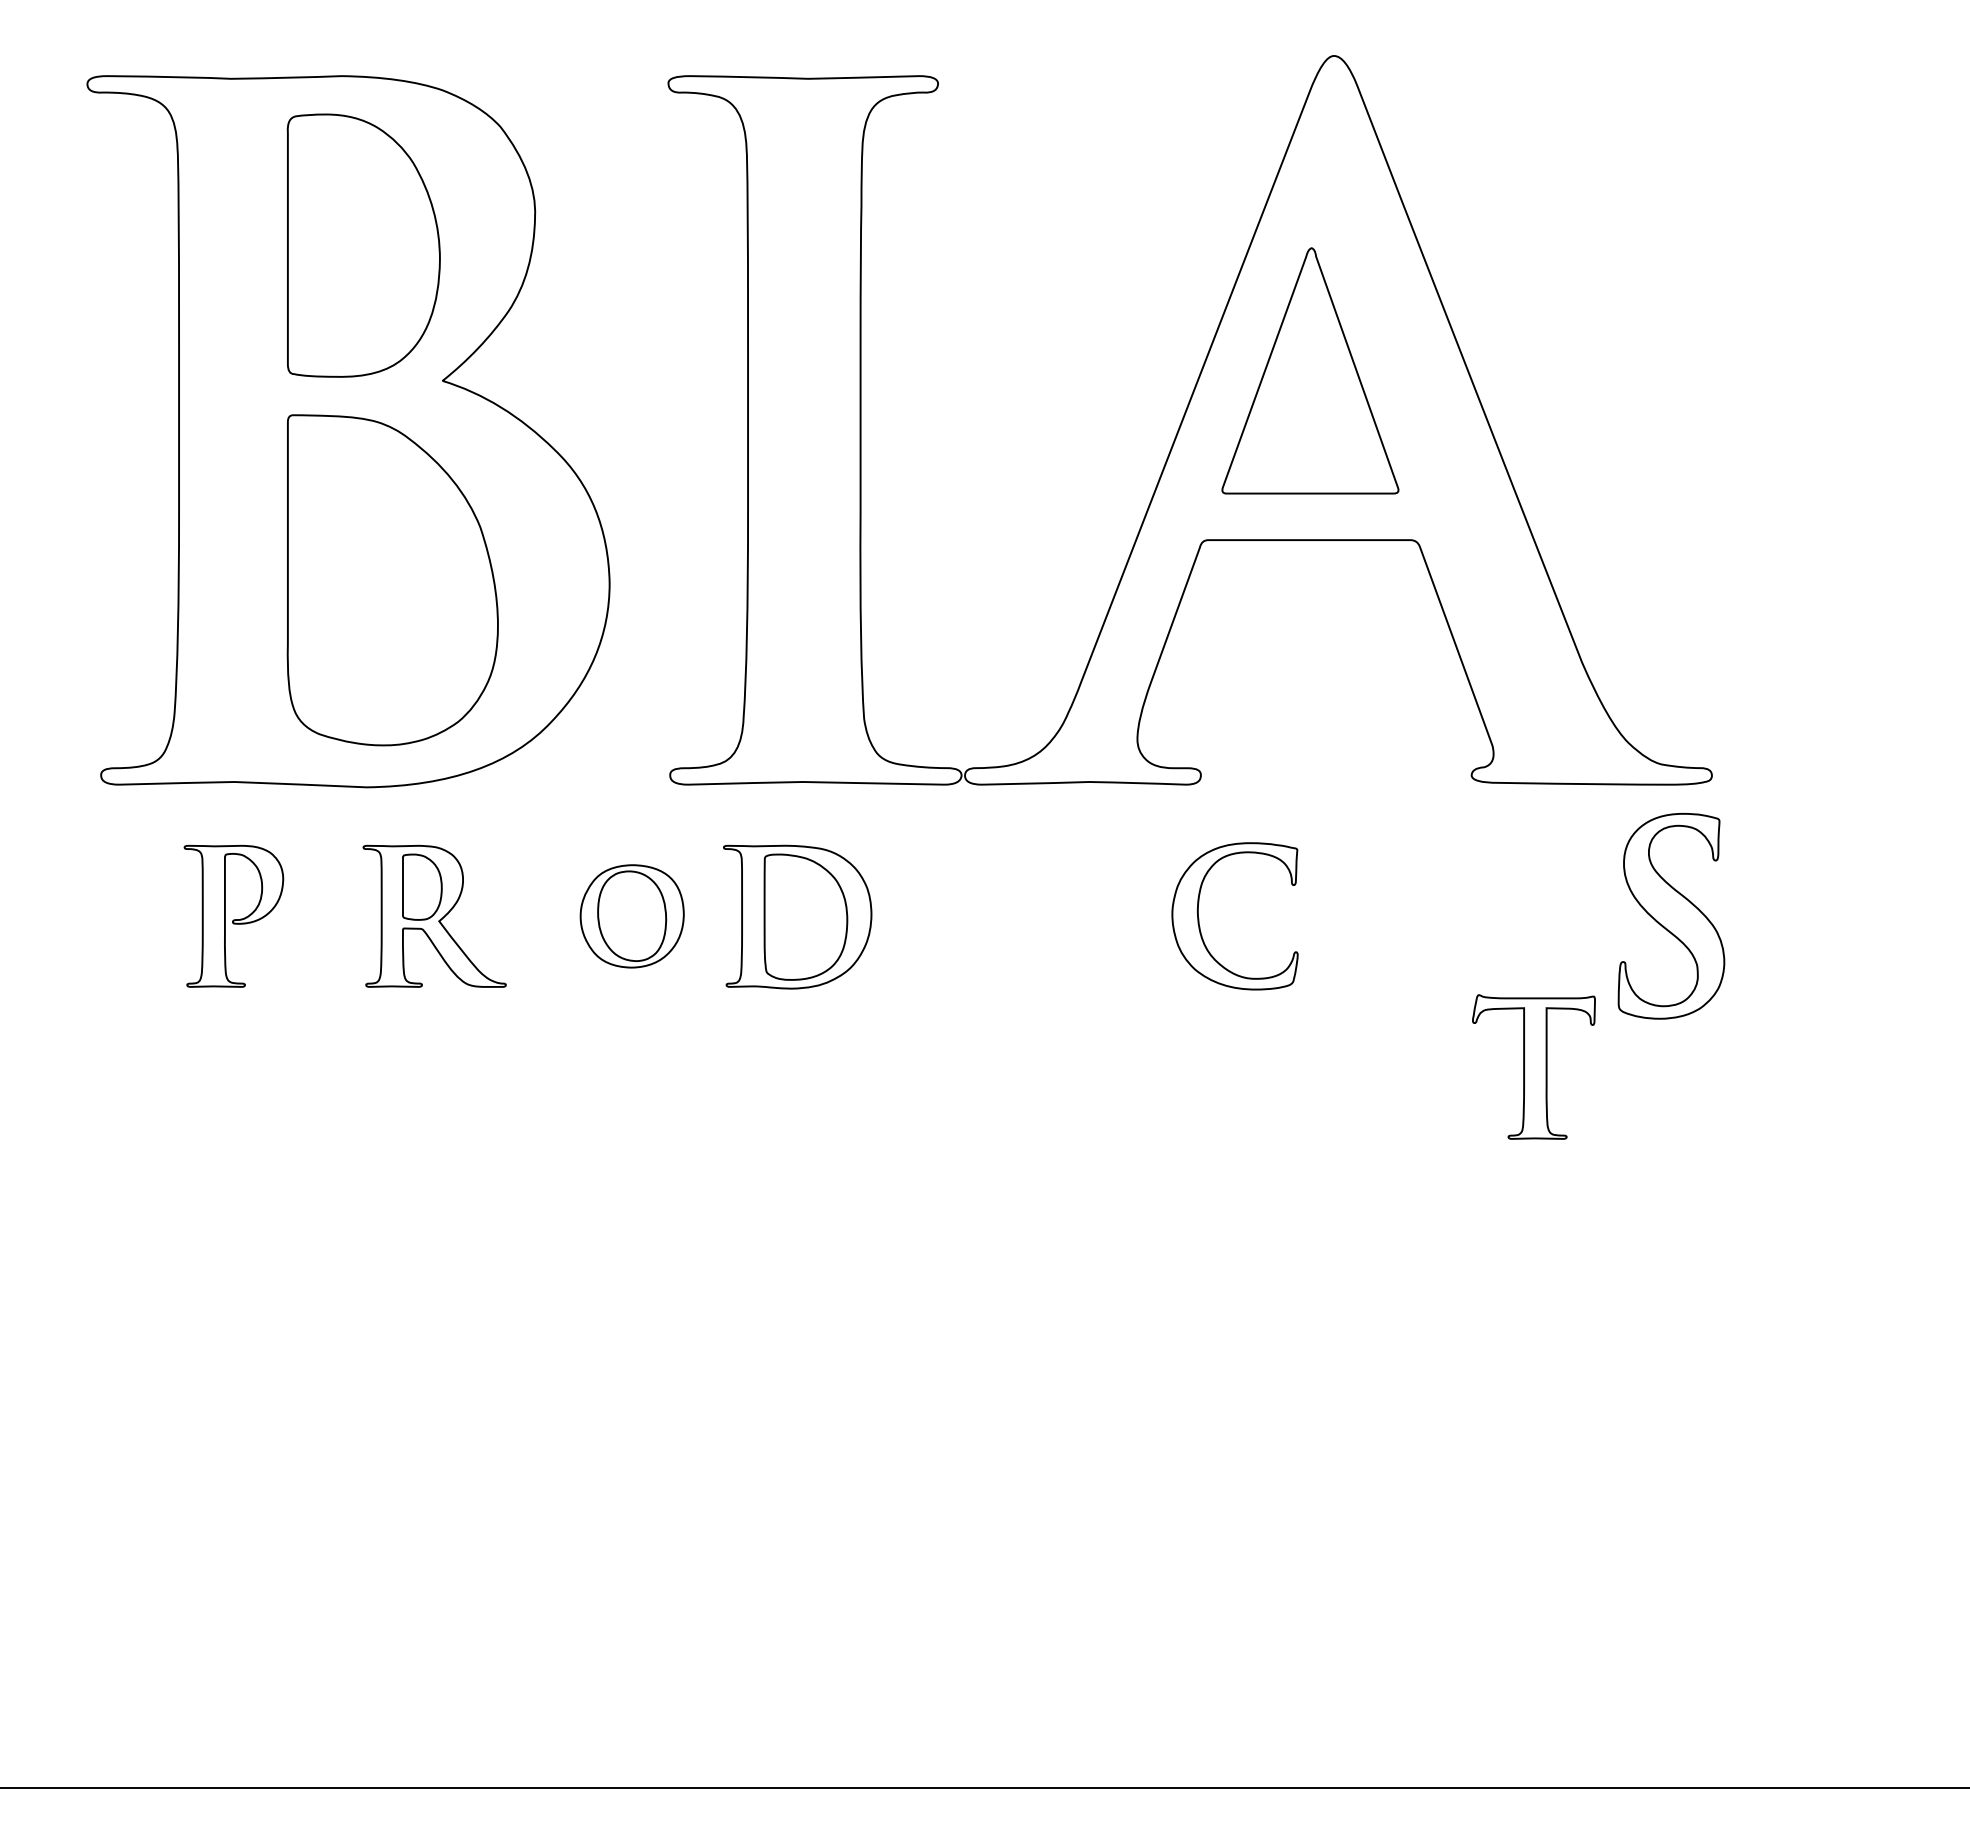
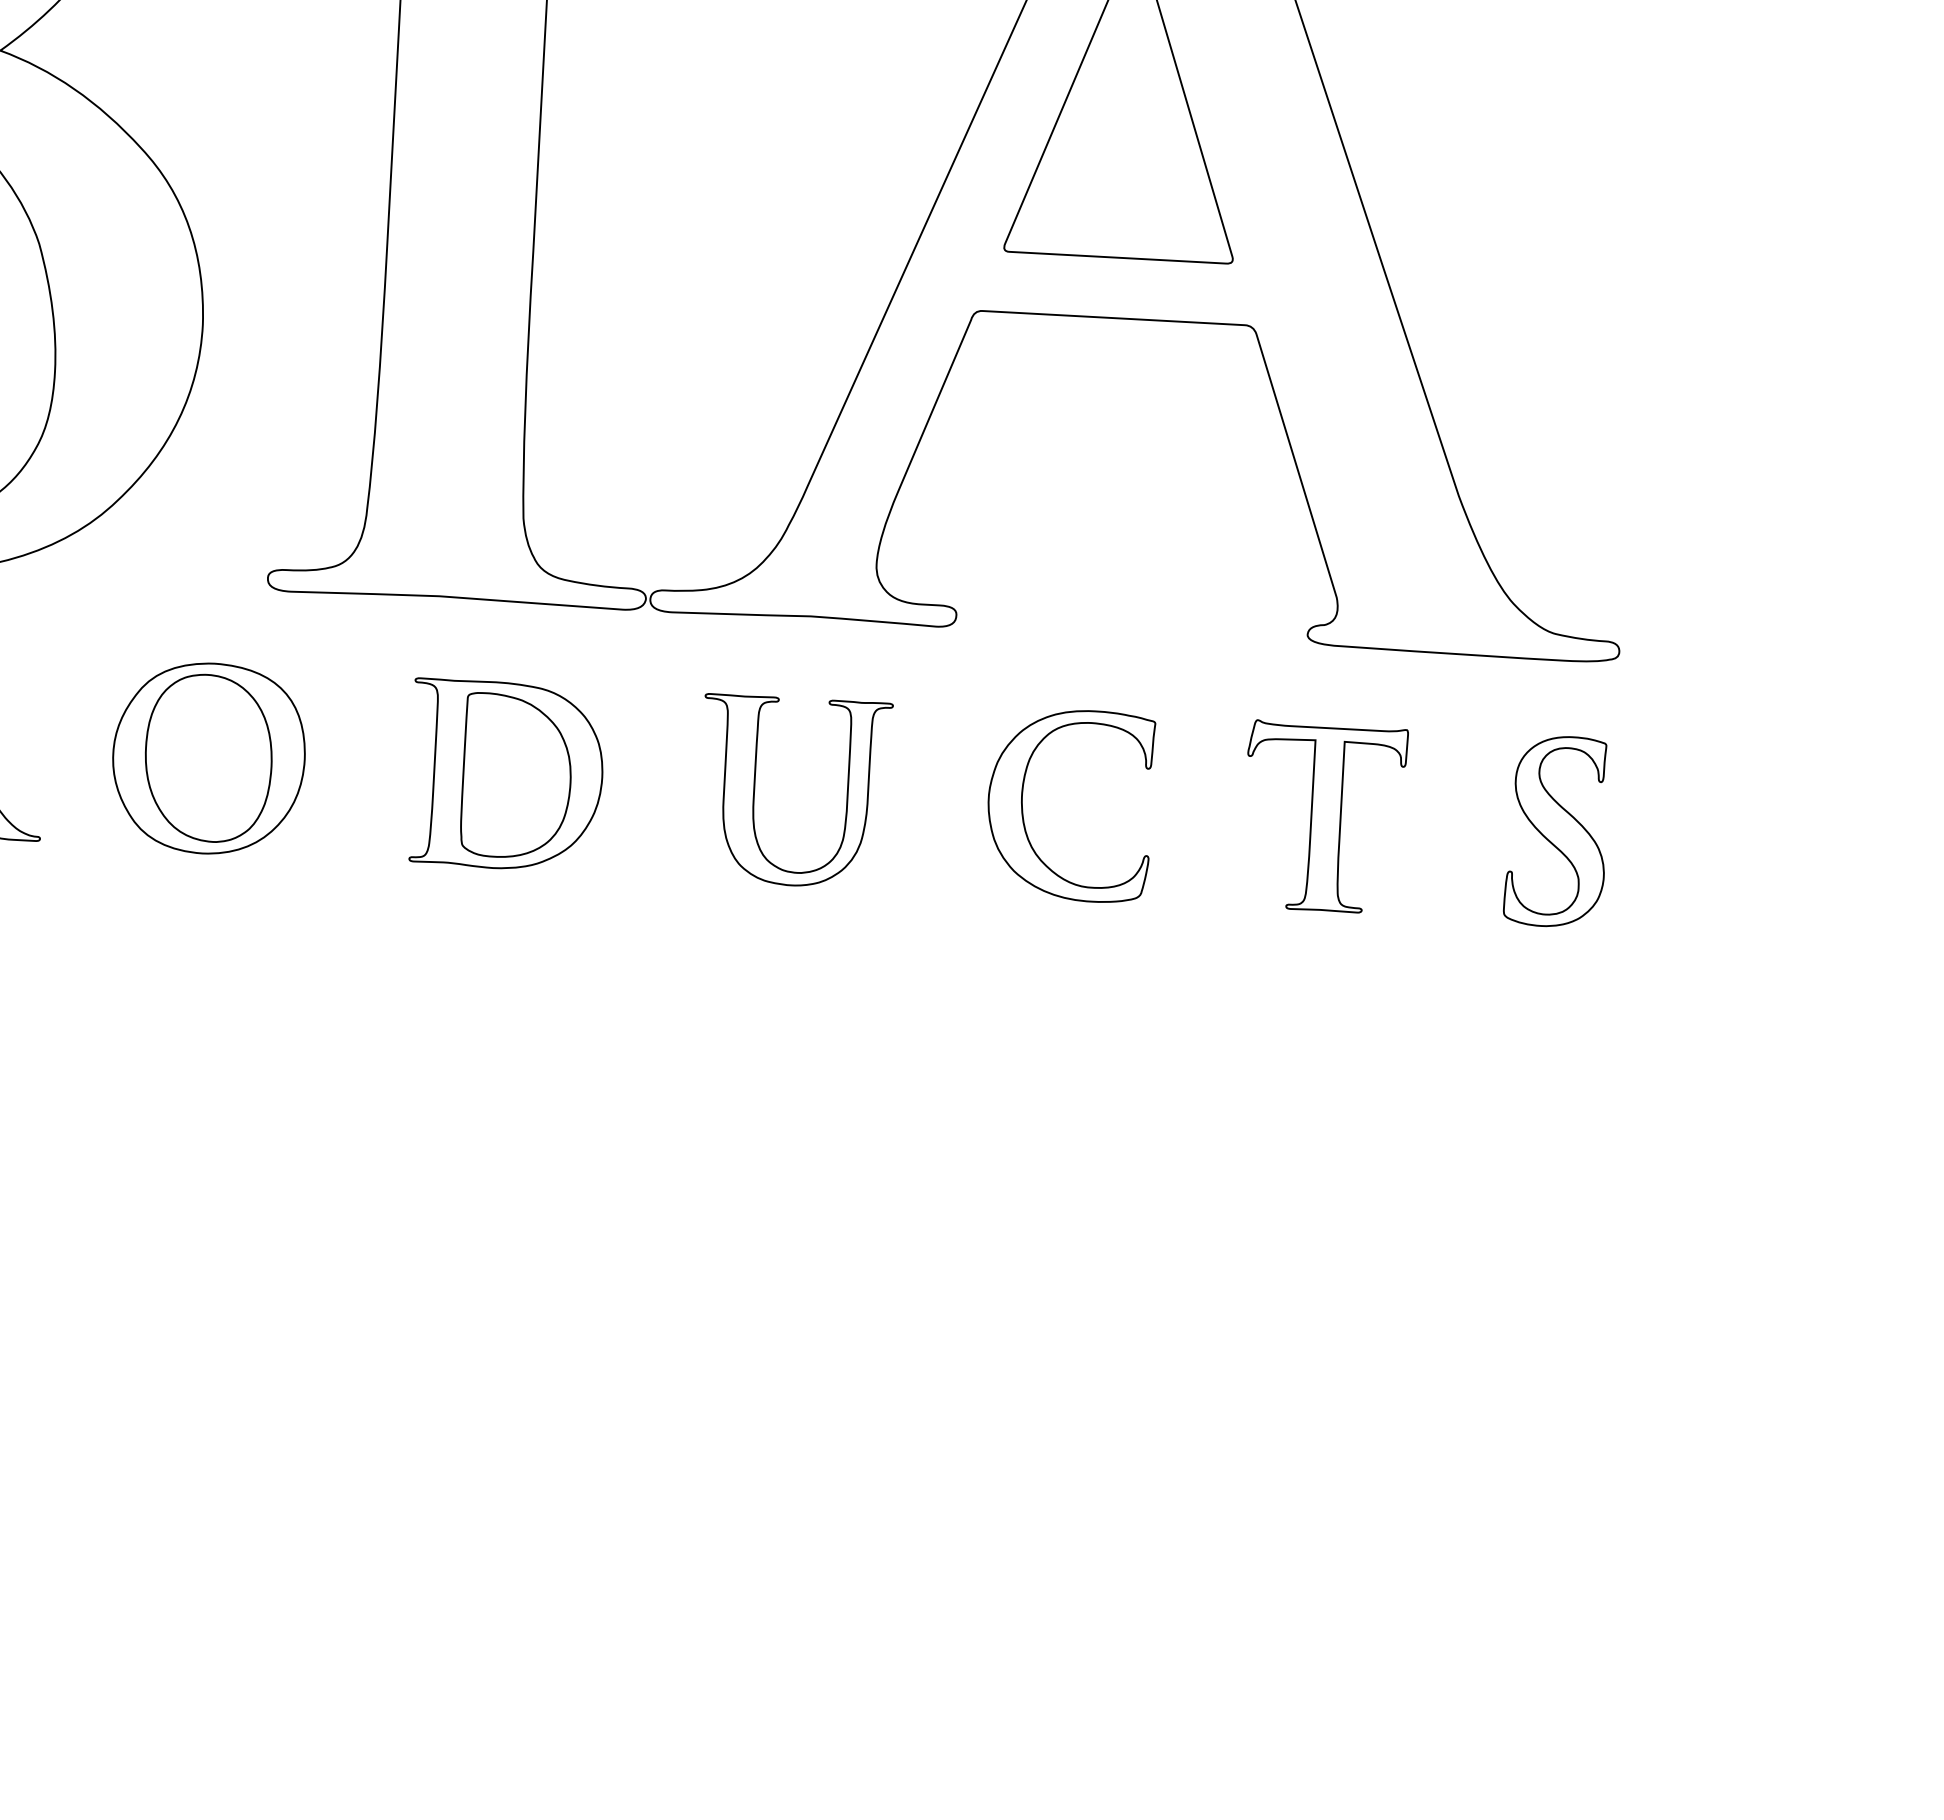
part: (631, 916) -> (207, 758), size x1.43
part: (797, 916) -> (506, 774), moved
part: (1671, 916) -> (1556, 831), size x0.71
part: (1053, 917) -> (755, 789), added
part: (1199, 918) -> (1023, 805), moved
part: (1533, 1066) -> (1323, 816), moved

